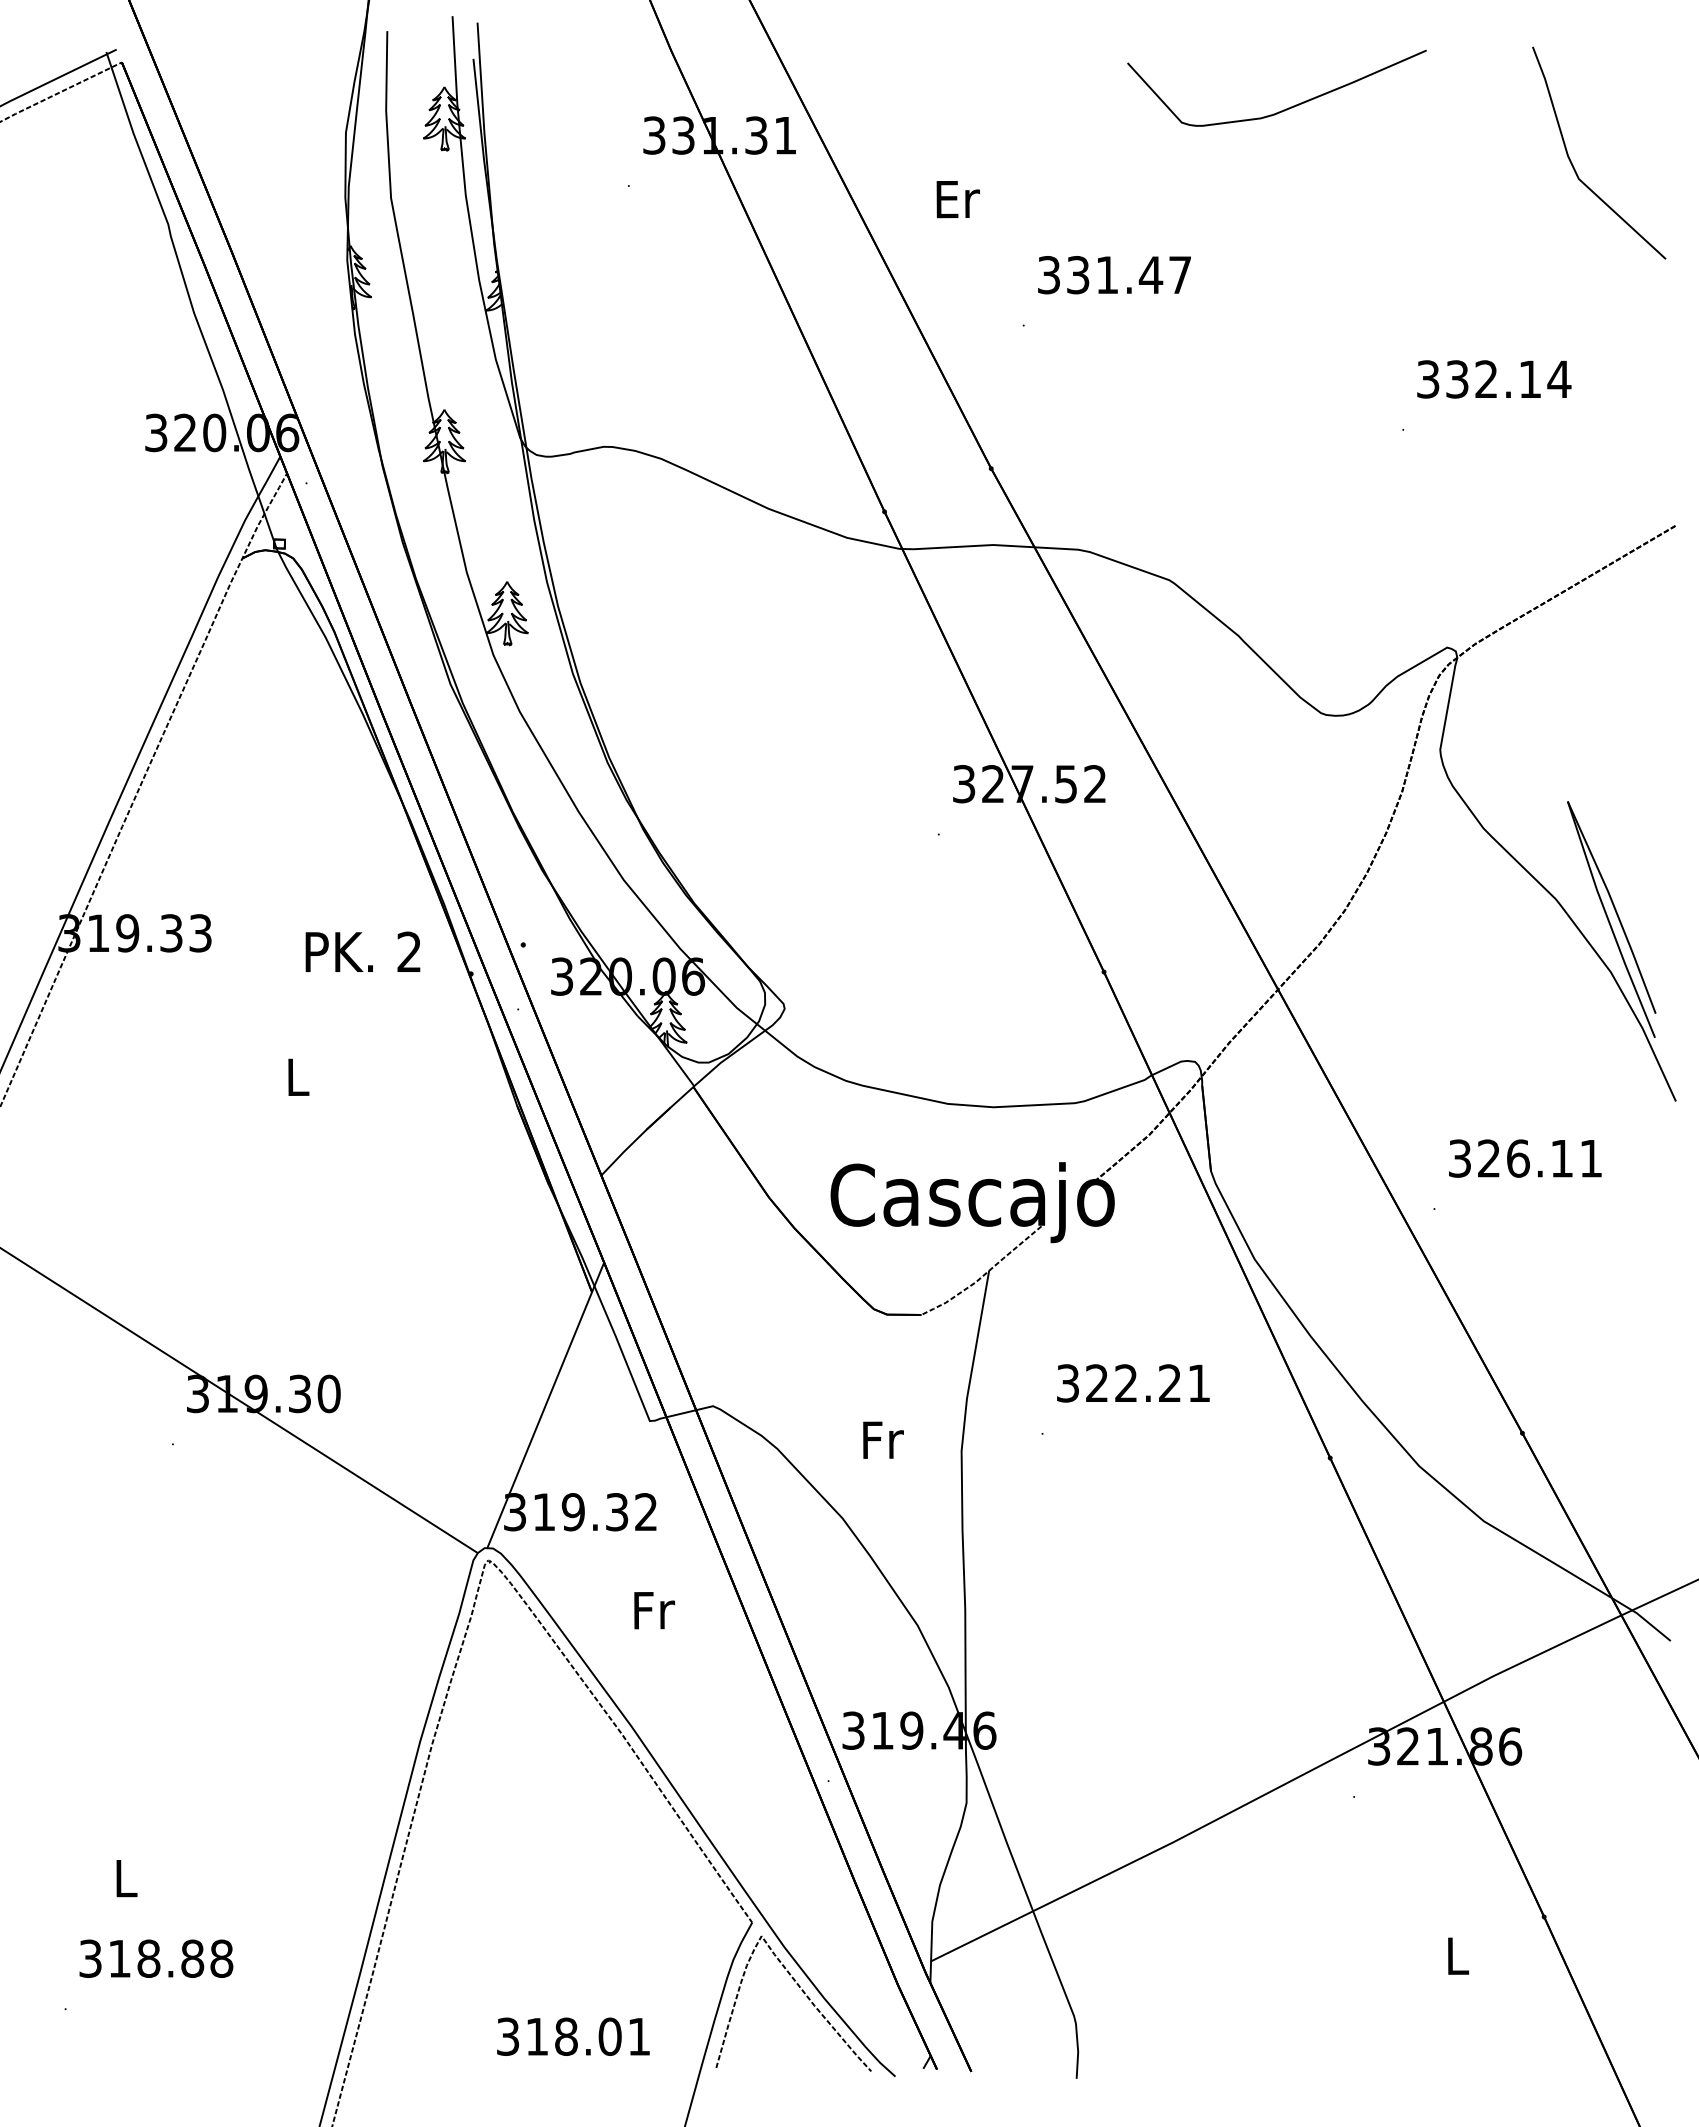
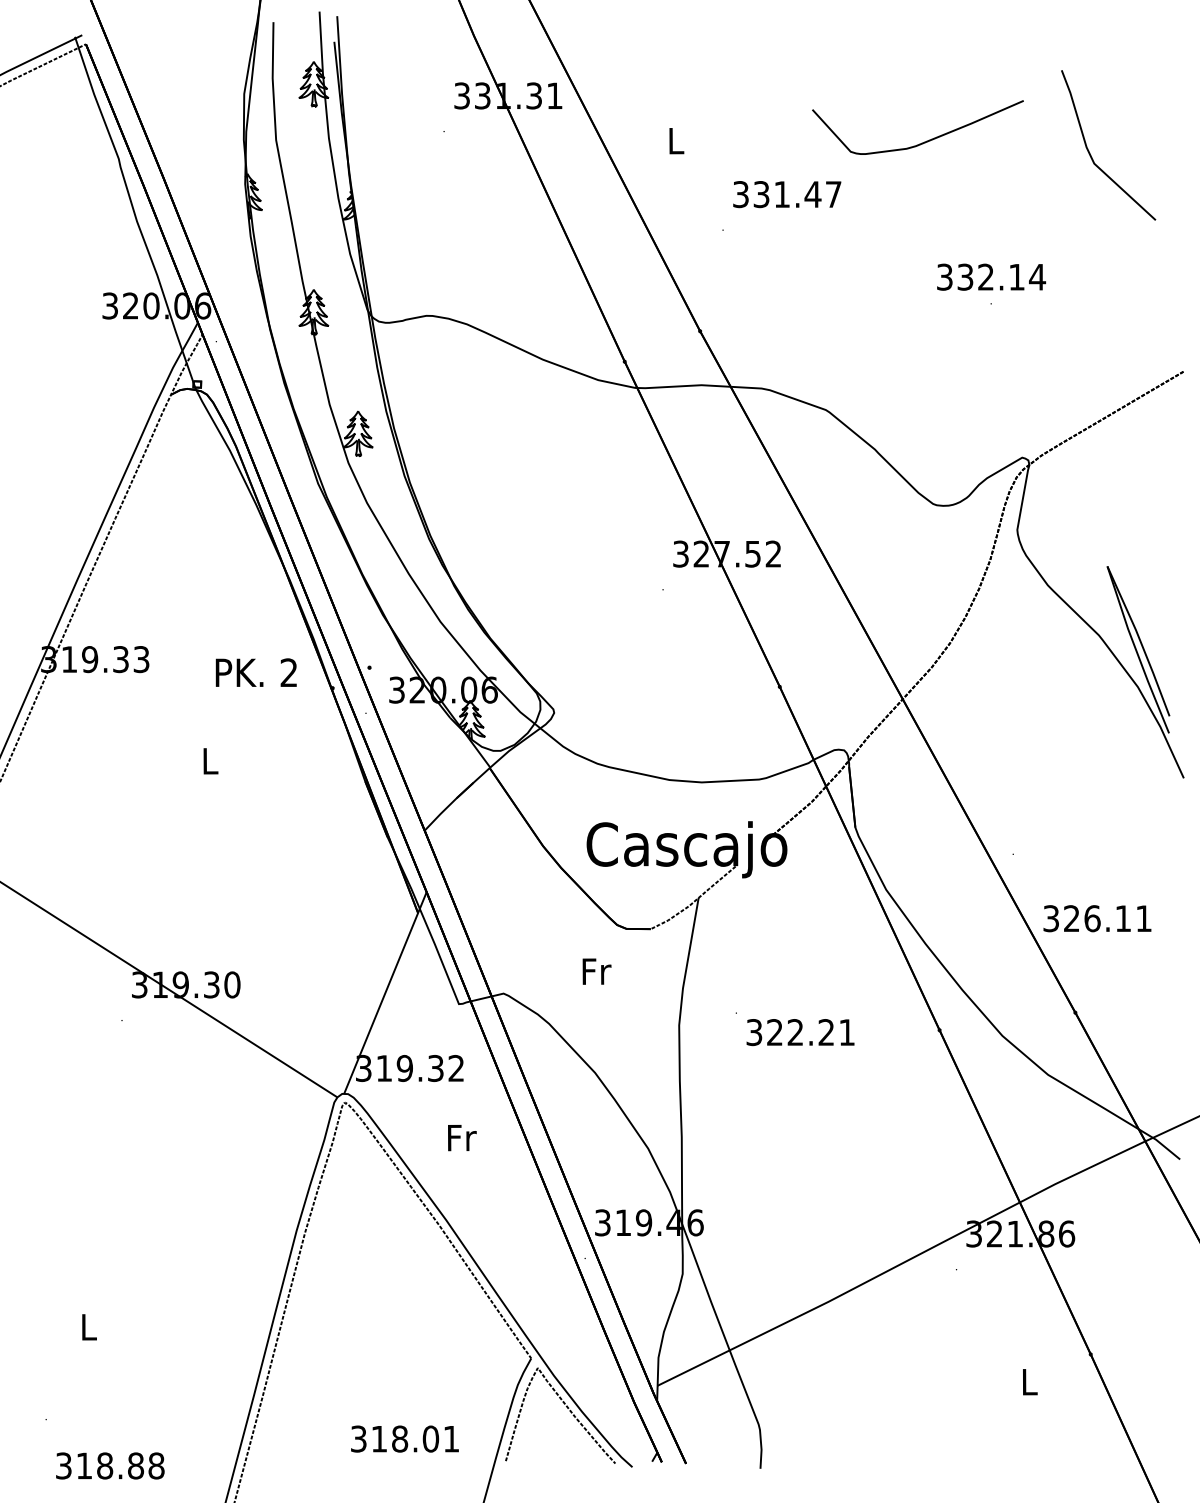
curve: (1281, 109) -> (921, 142), moved
line: (1572, 160) -> (1089, 150), moved
text: (957, 200) -> (676, 141), Er -> L
text: (1494, 378) -> (991, 276), moved
text: (1525, 1158) -> (1097, 918), moved
text: (1133, 1383) -> (800, 1032), moved
text: (882, 1440) -> (596, 971), moved
text: (156, 1958) -> (110, 1465), moved

